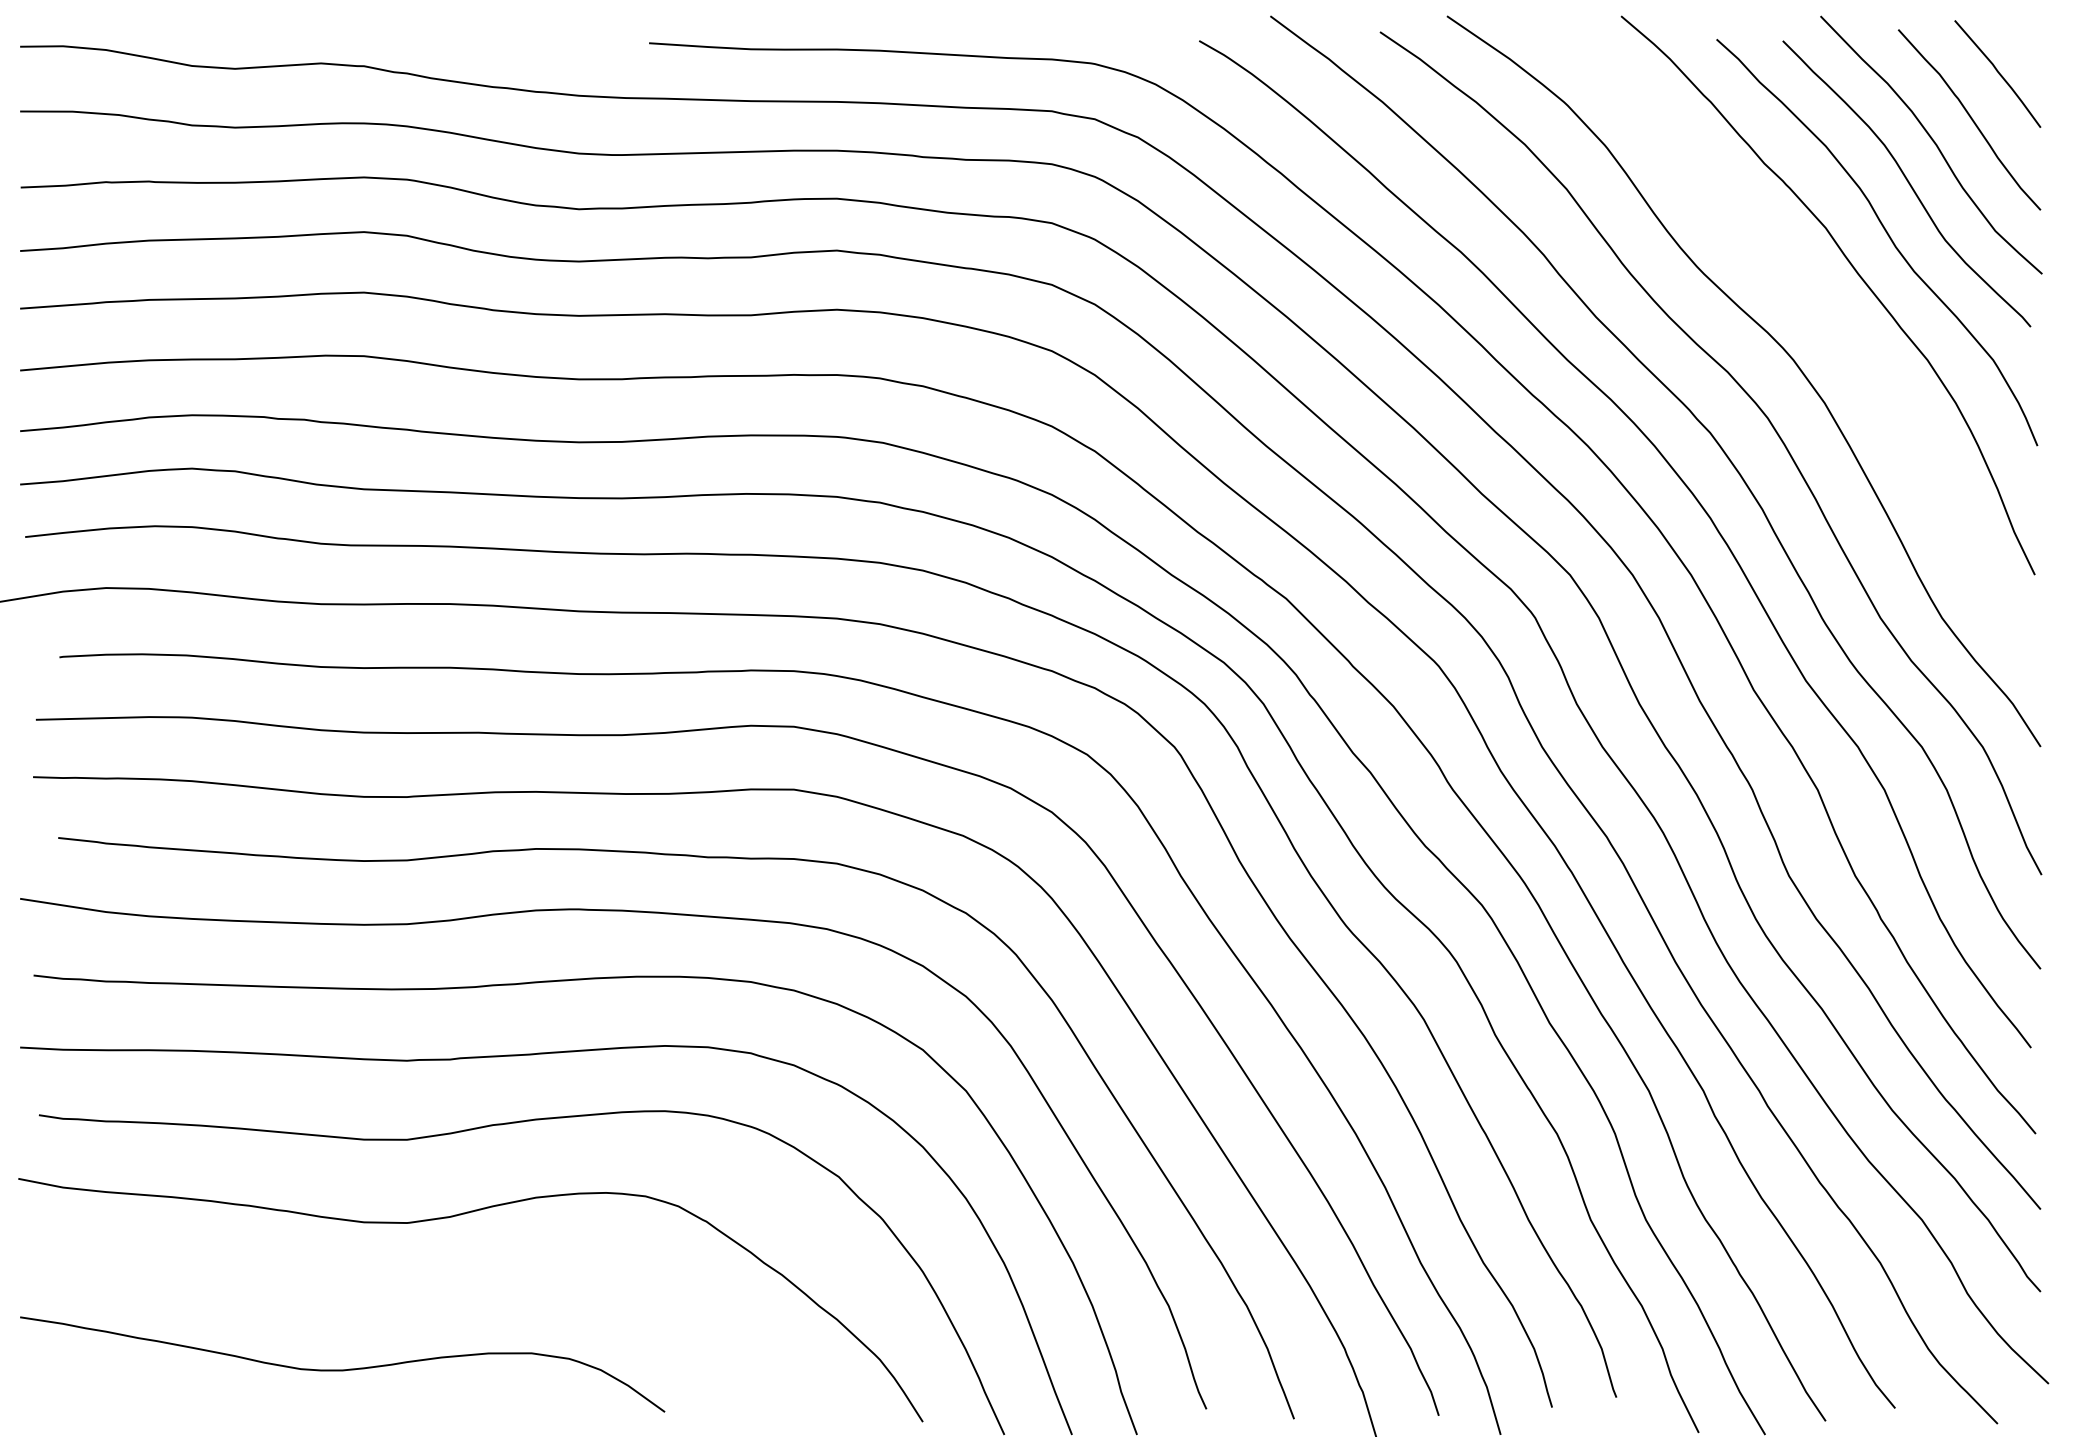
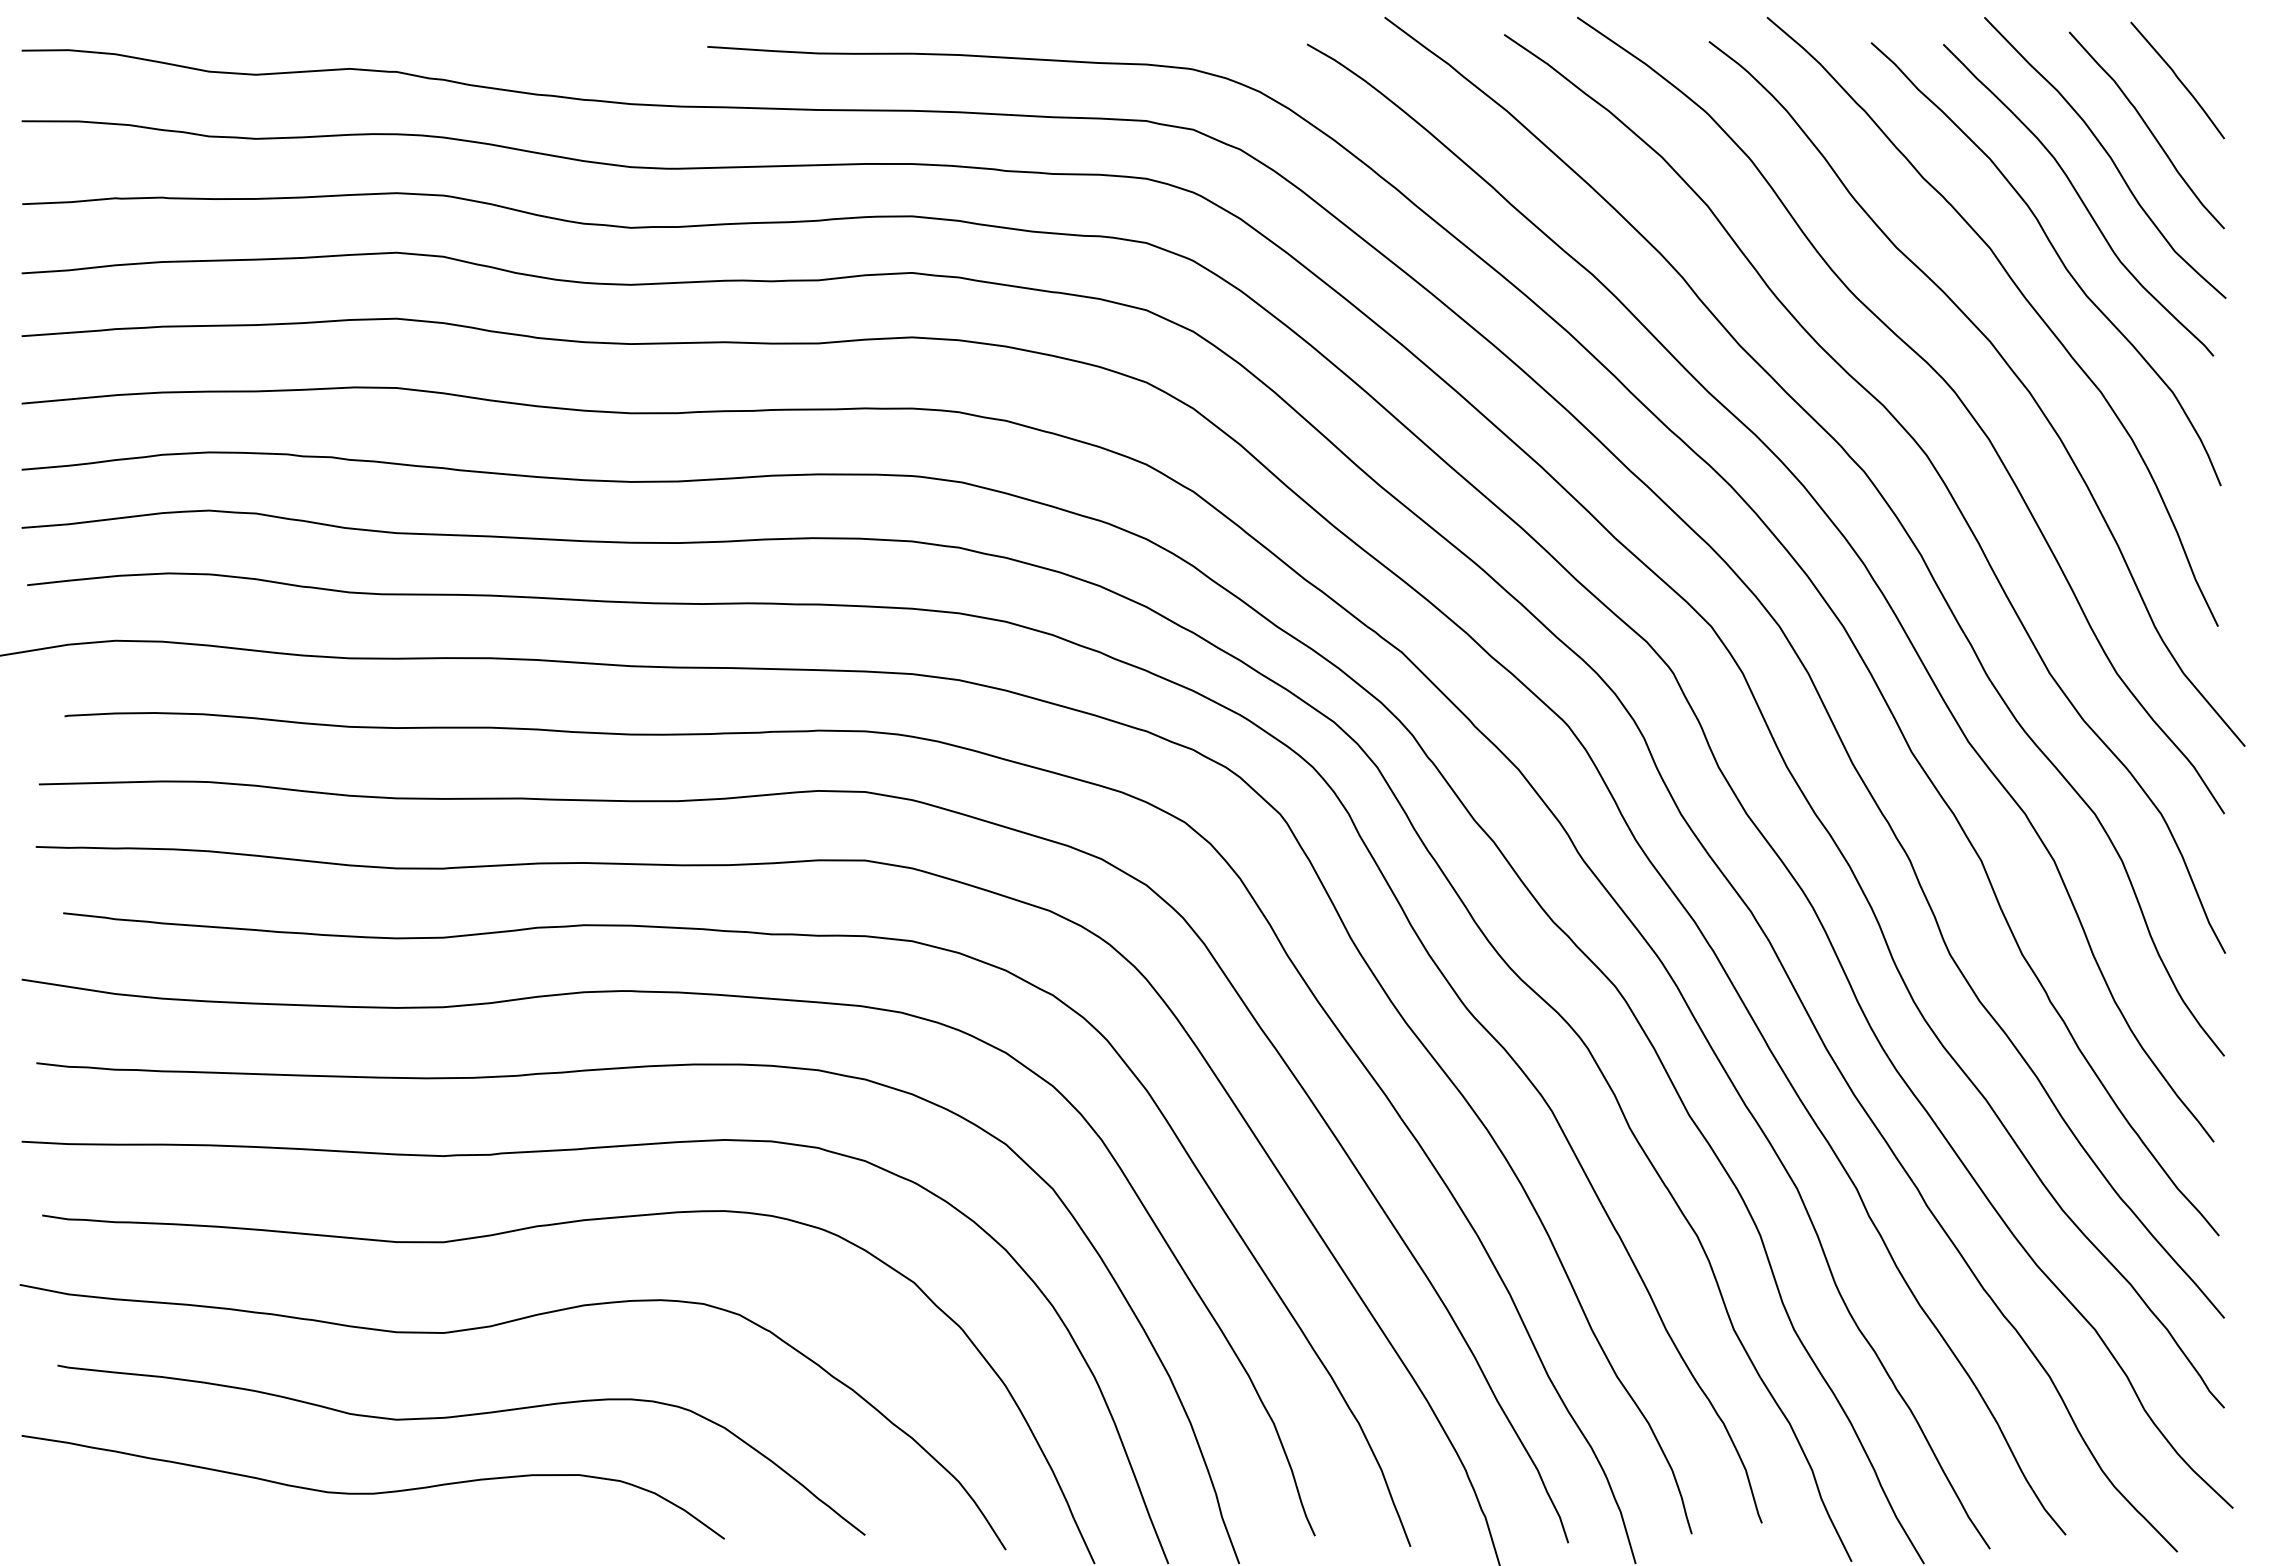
curve: (1842, 337) -> (2008, 367), added
curve: (421, 1300) -> (459, 1417), added

